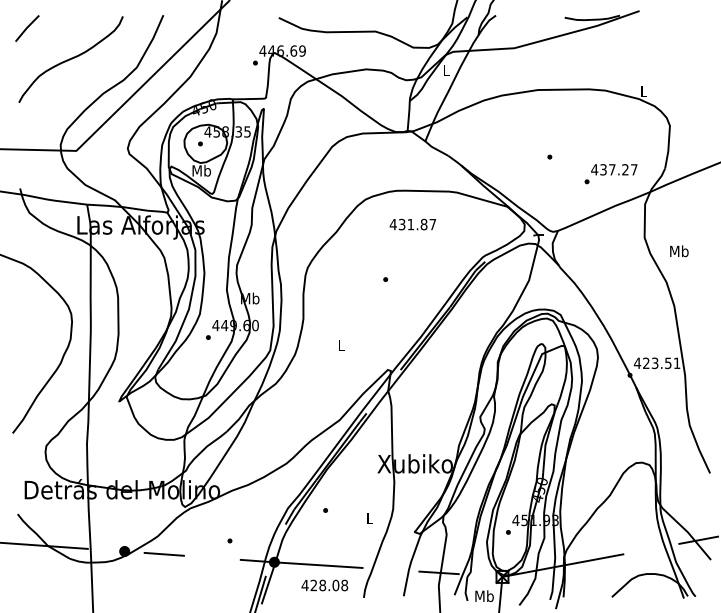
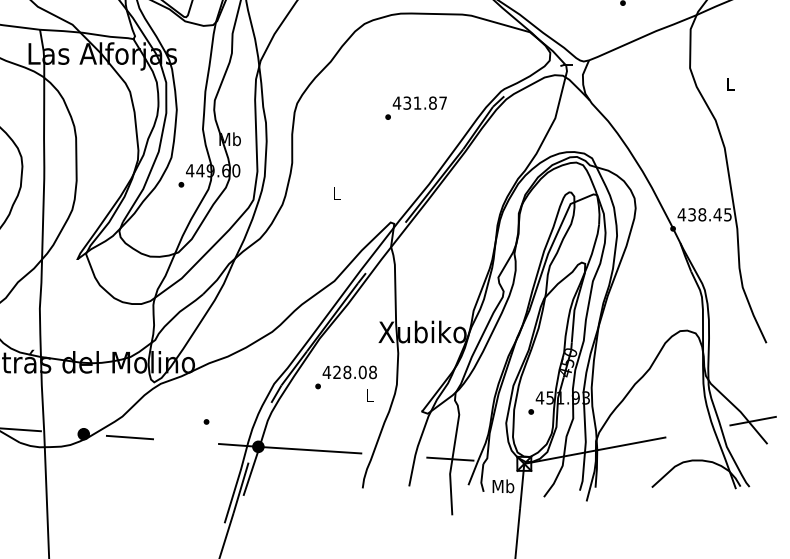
text: (412, 224) -> (419, 103), moved
text: (679, 251) -> (730, 84), Mb -> L
text: (661, 363) -> (709, 215), 423.51 -> 438.45
text: (324, 585) -> (349, 372), moved

